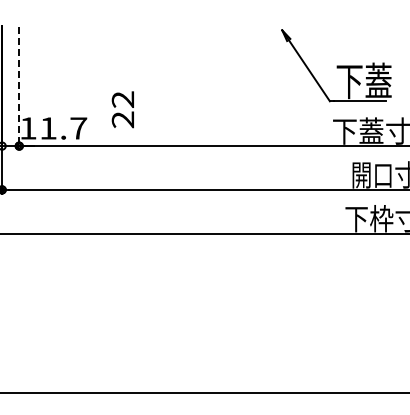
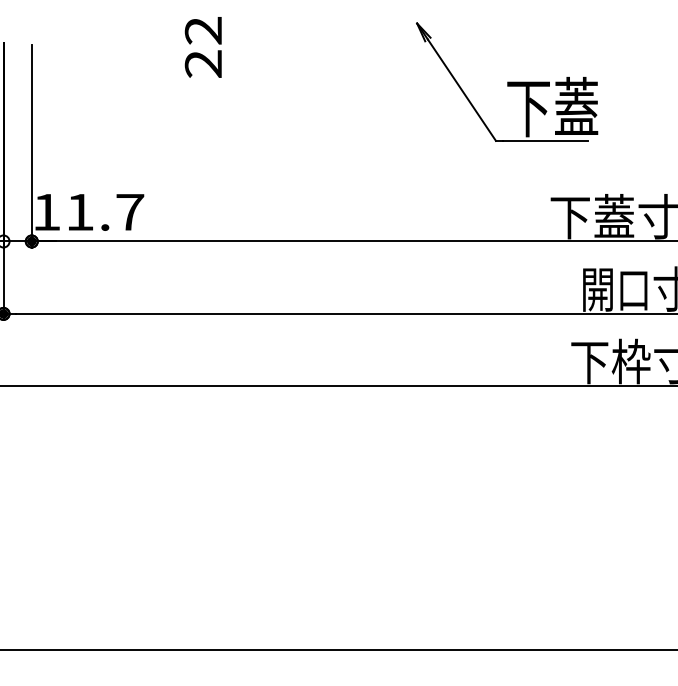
part: (336, 65) -> (506, 81), moved
line: (19, 88) -> (32, 146), dashed -> solid
text: (122, 109) -> (202, 46), moved

